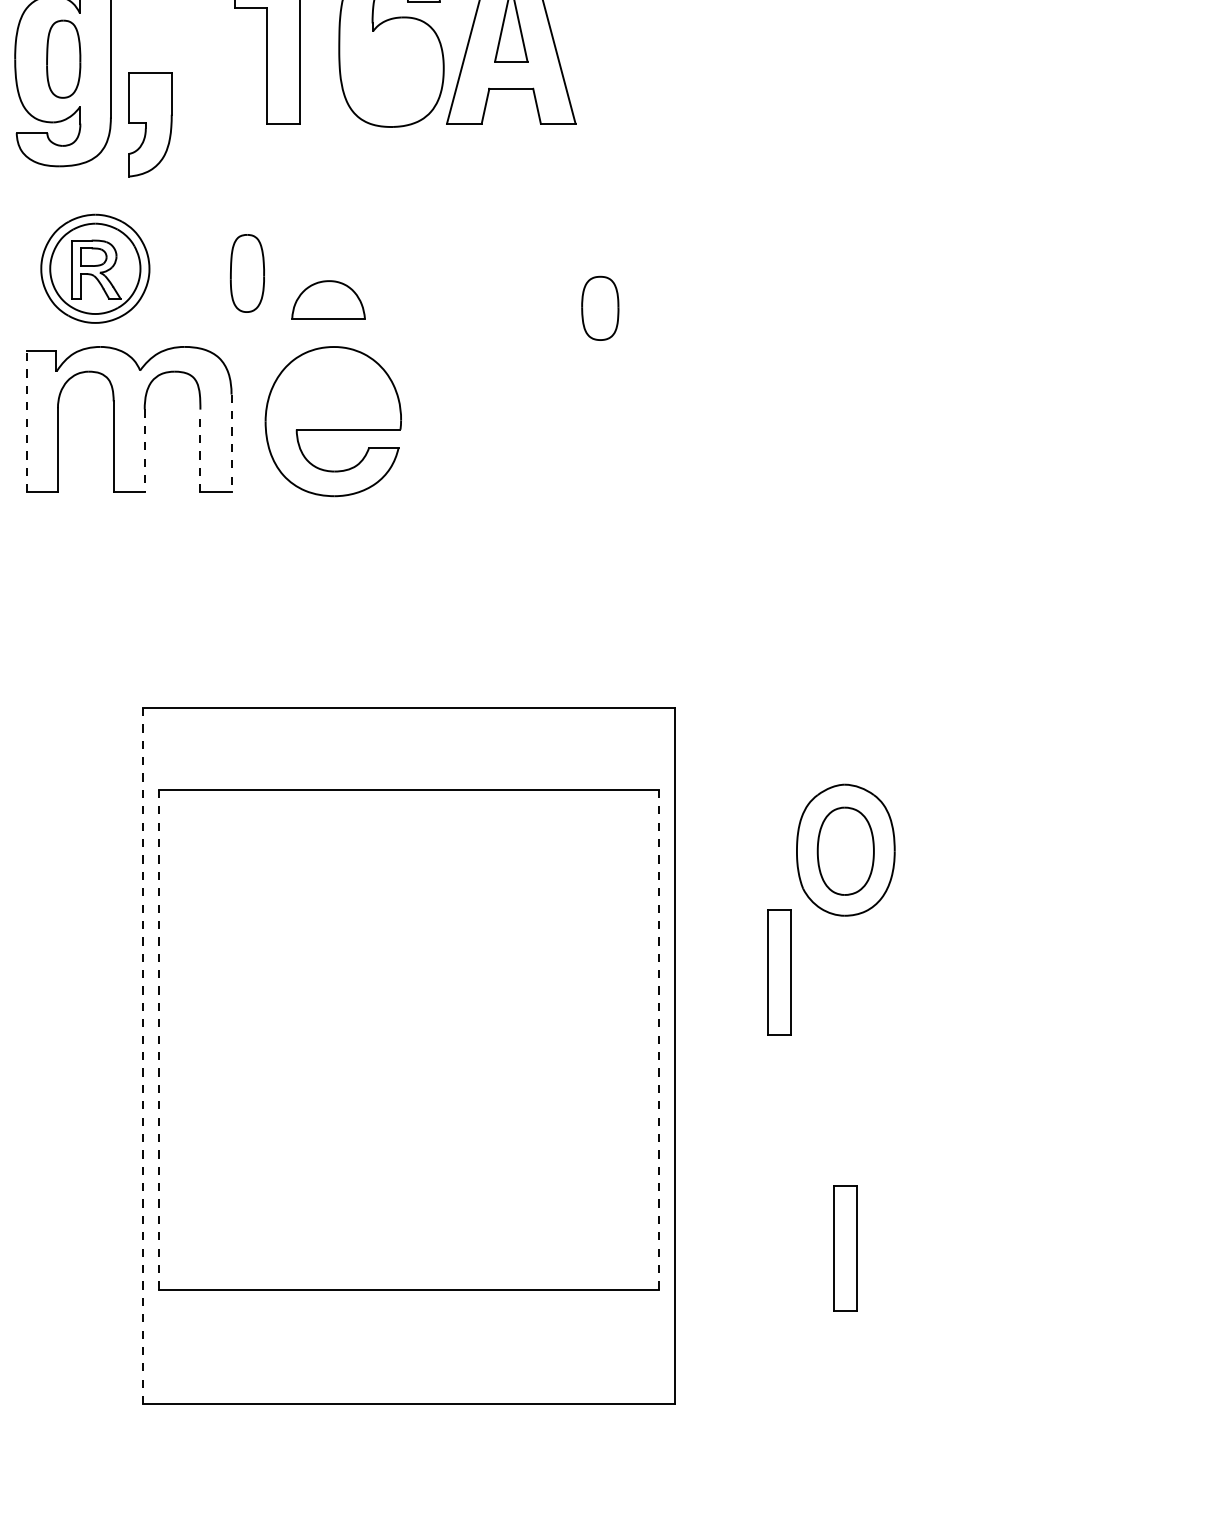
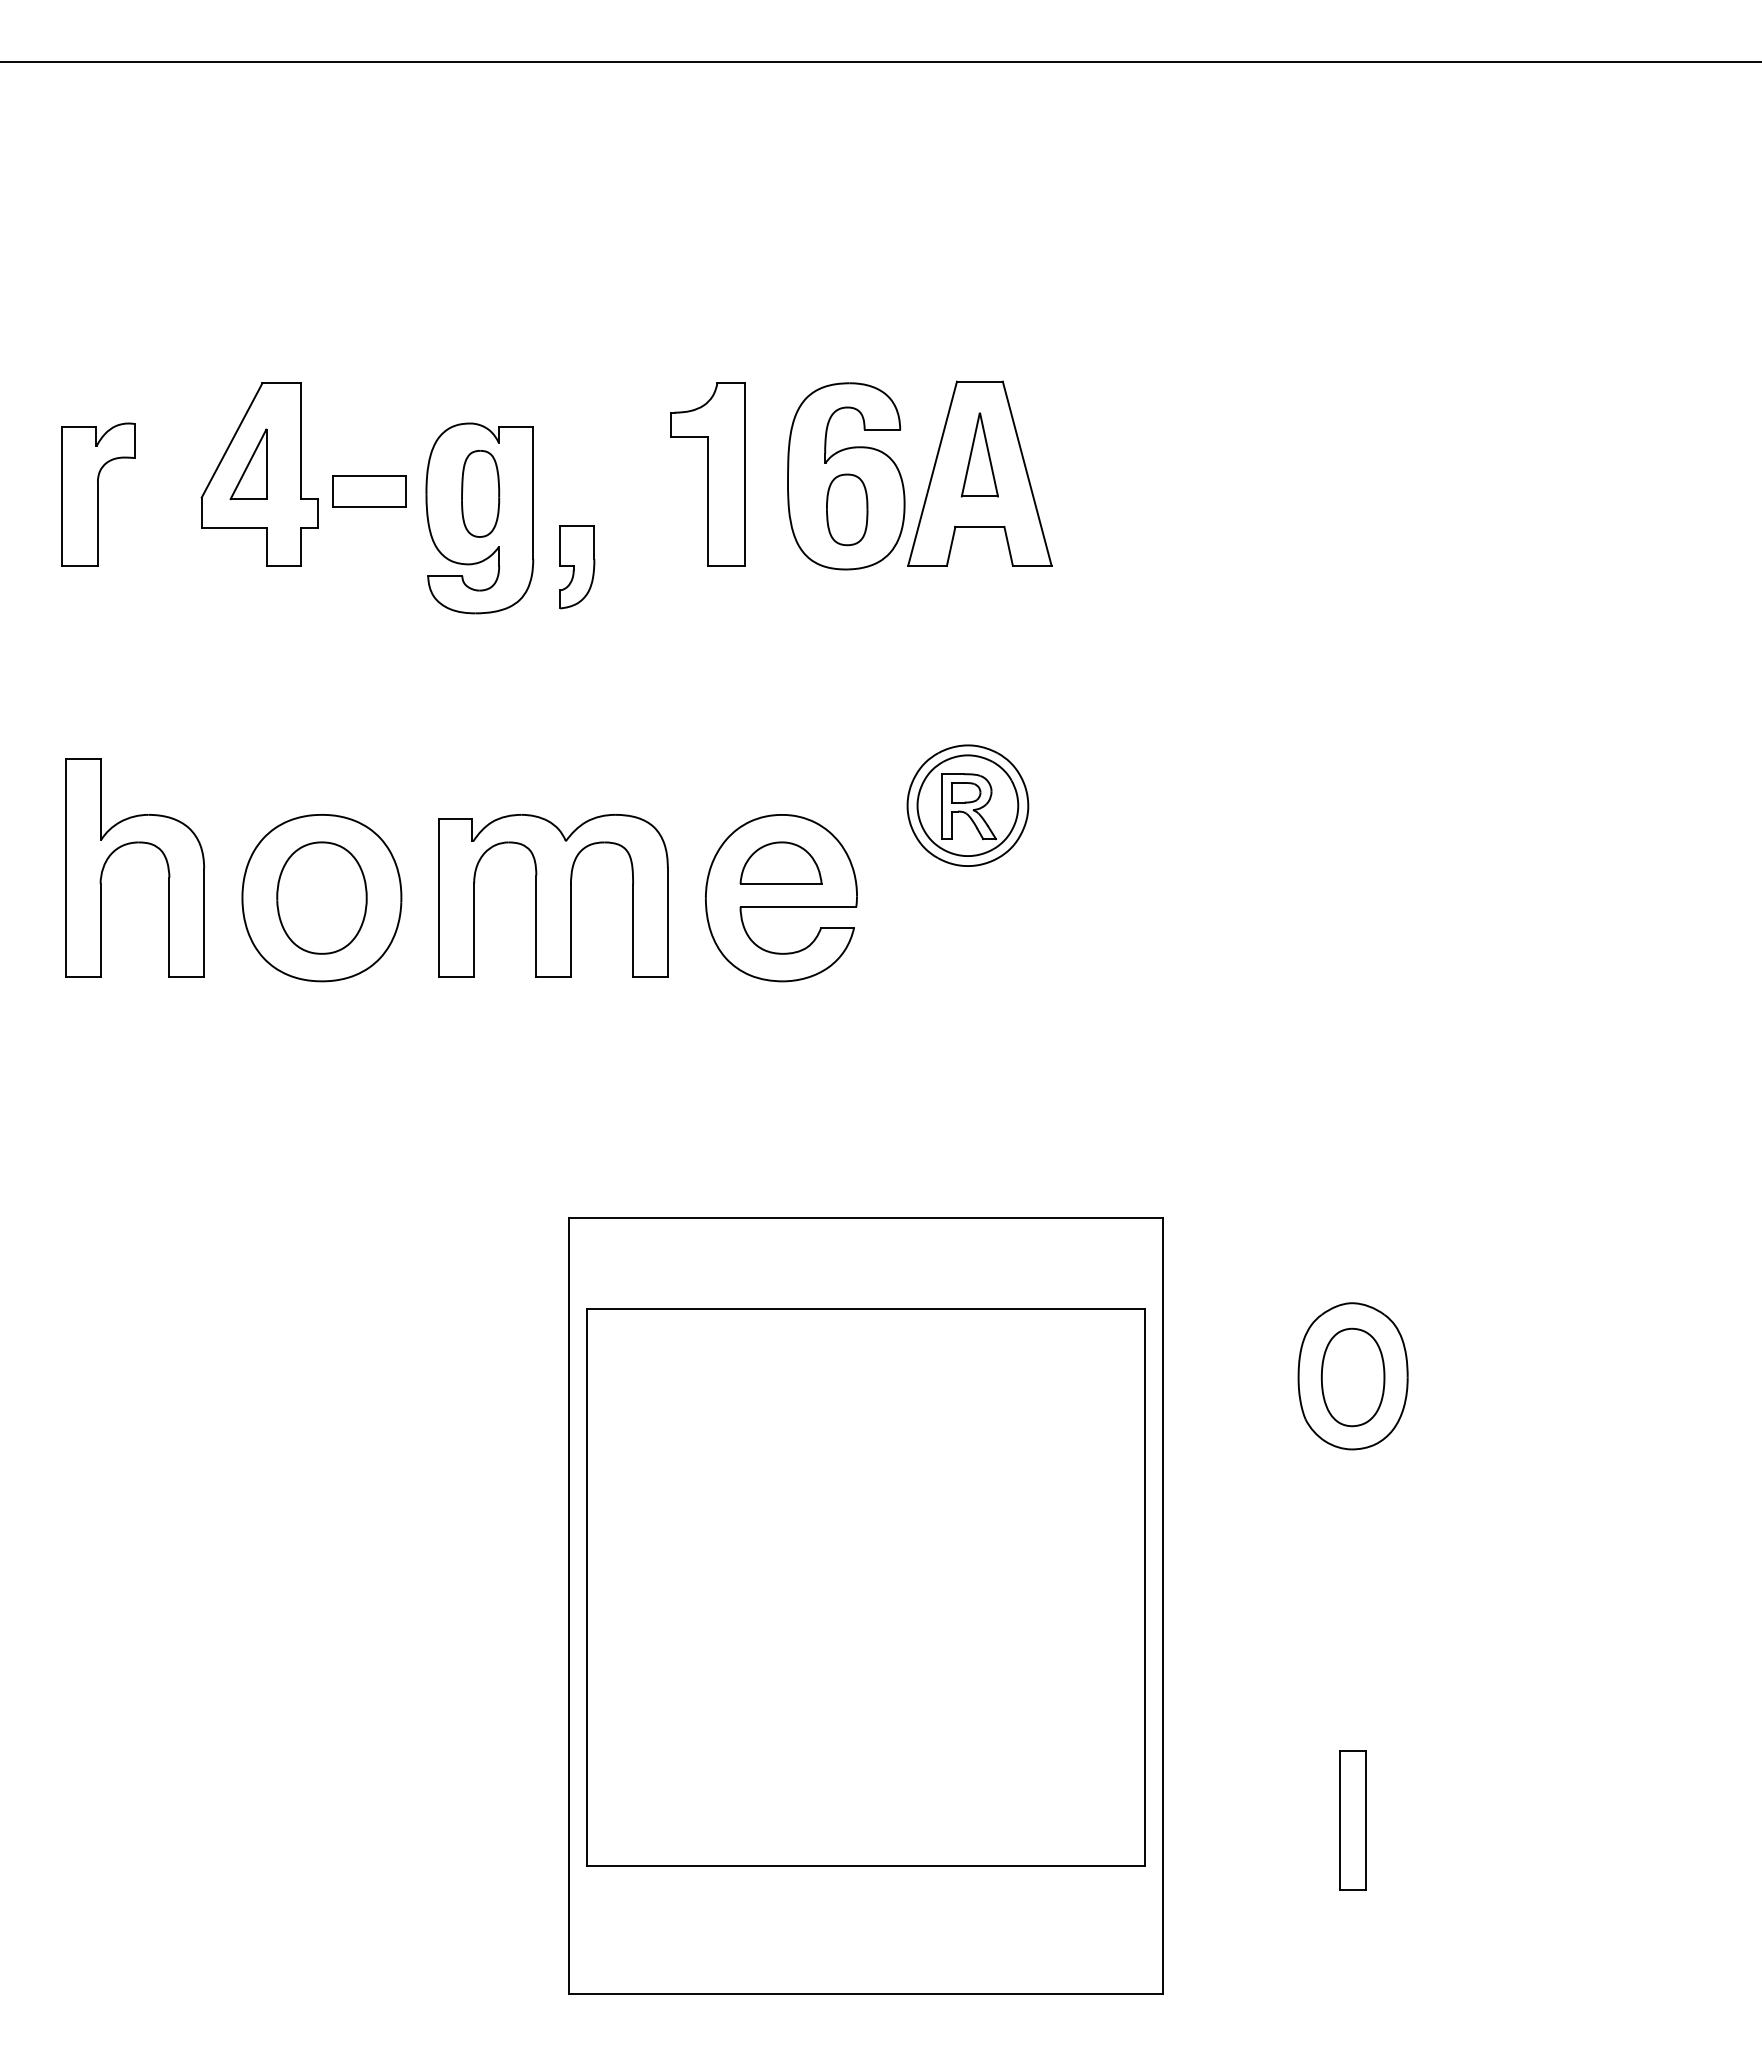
part: (150, 125) -> (577, 567), size x0.71
part: (94, 268) -> (967, 805), moved
part: (247, 273) -> (685, 732), removed
part: (328, 299) -> (780, 862), moved
part: (600, 308) -> (847, 509), moved
line: (26, 421) -> (439, 898), dashed -> solid
line: (231, 443) -> (667, 922), dashed -> solid
line: (200, 450) -> (633, 930), dashed -> solid
line: (144, 451) -> (570, 931), dashed -> solid
part: (778, 972) -> (1278, 1512), removed
line: (159, 1039) -> (587, 1587), dashed -> solid
line: (658, 1039) -> (1144, 1587), dashed -> solid
line: (143, 1056) -> (569, 1606), dashed -> solid

